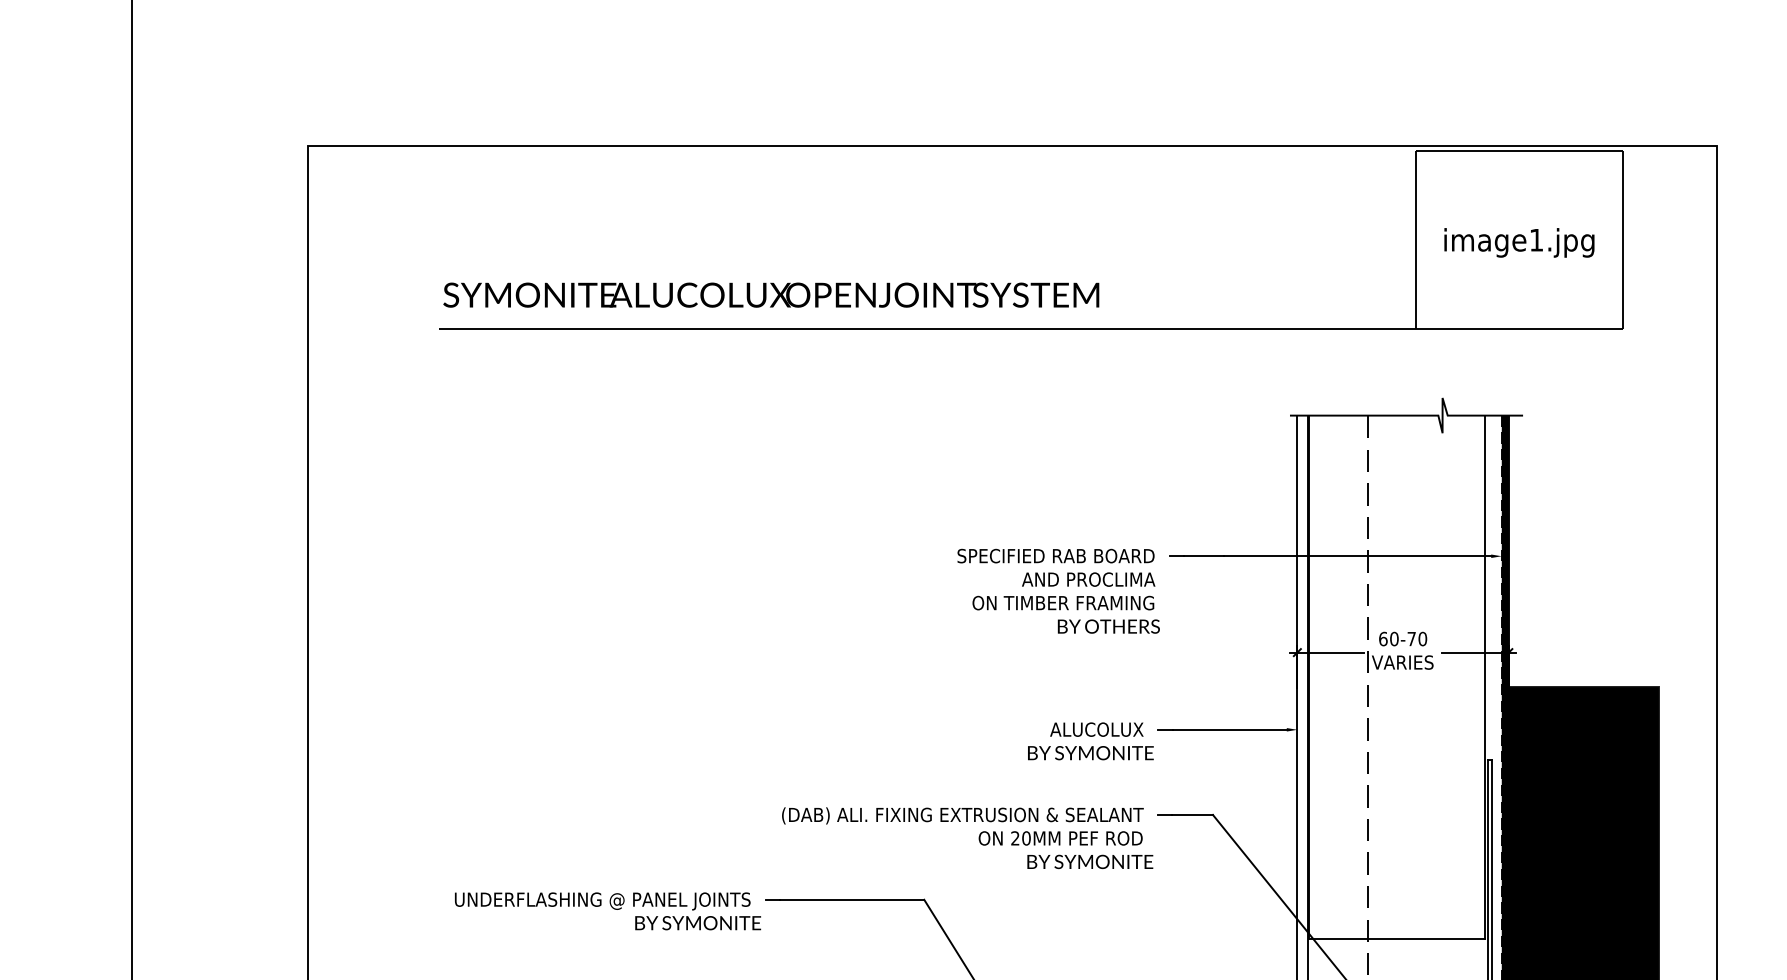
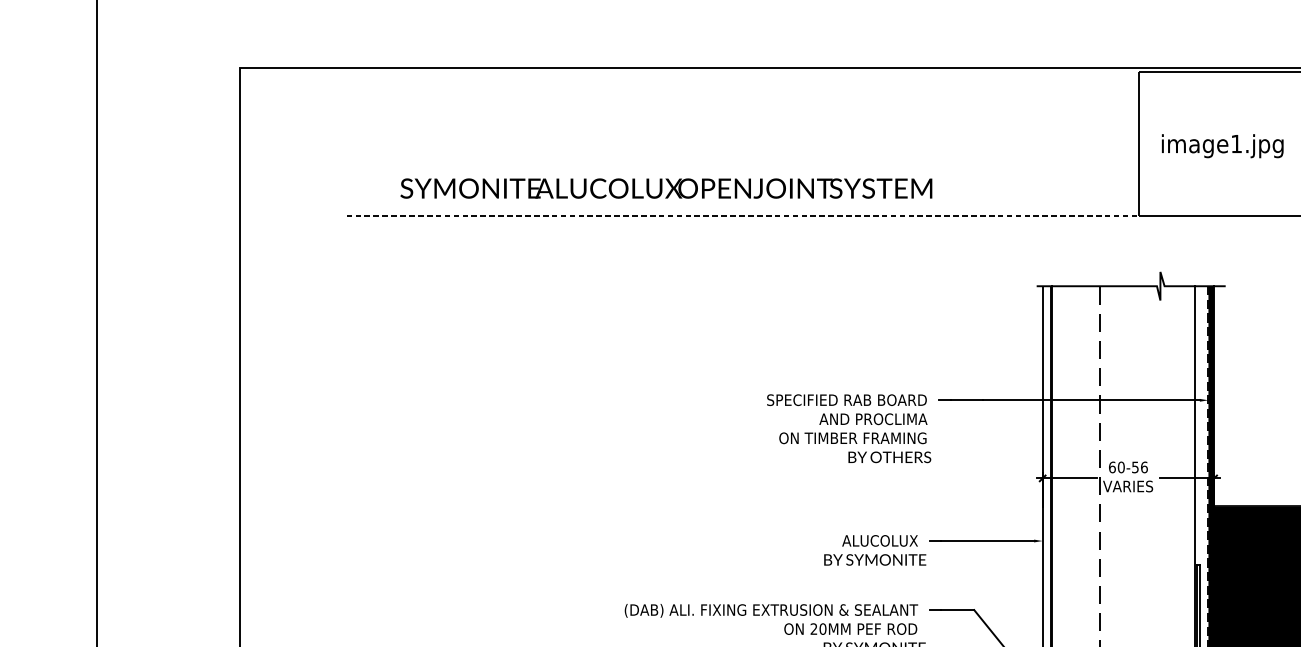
text: (771, 294) -> (666, 188), moved
line: (927, 329) -> (742, 216), solid -> dashed
text: (1417, 638) -> (1140, 466), 60-70 -> 60-56

